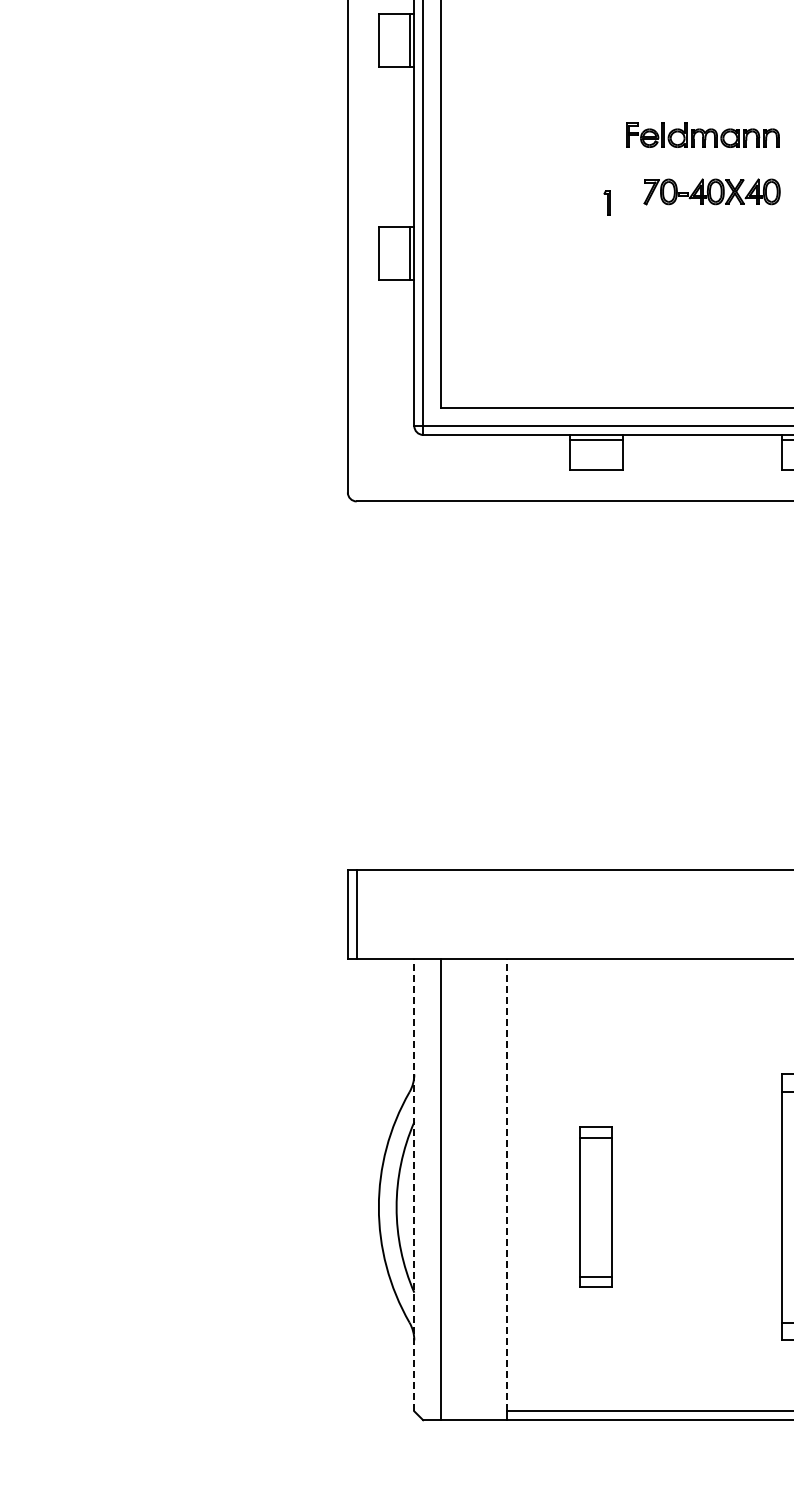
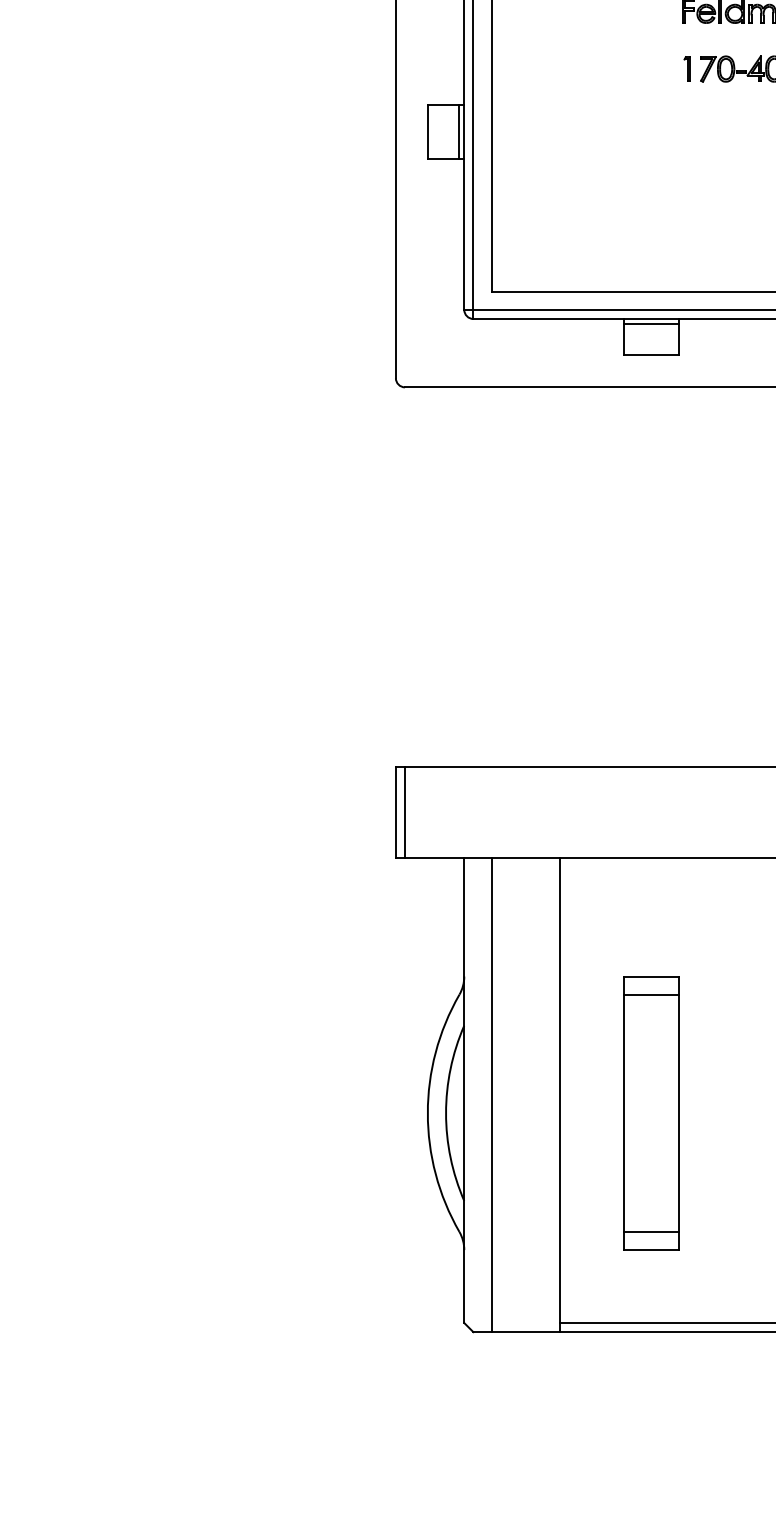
part: (606, 202) -> (686, 68), moved
line: (414, 1184) -> (464, 1089), dashed -> solid
line: (507, 1184) -> (560, 1089), dashed -> solid
part: (596, 1206) -> (651, 1112), size x1.67

